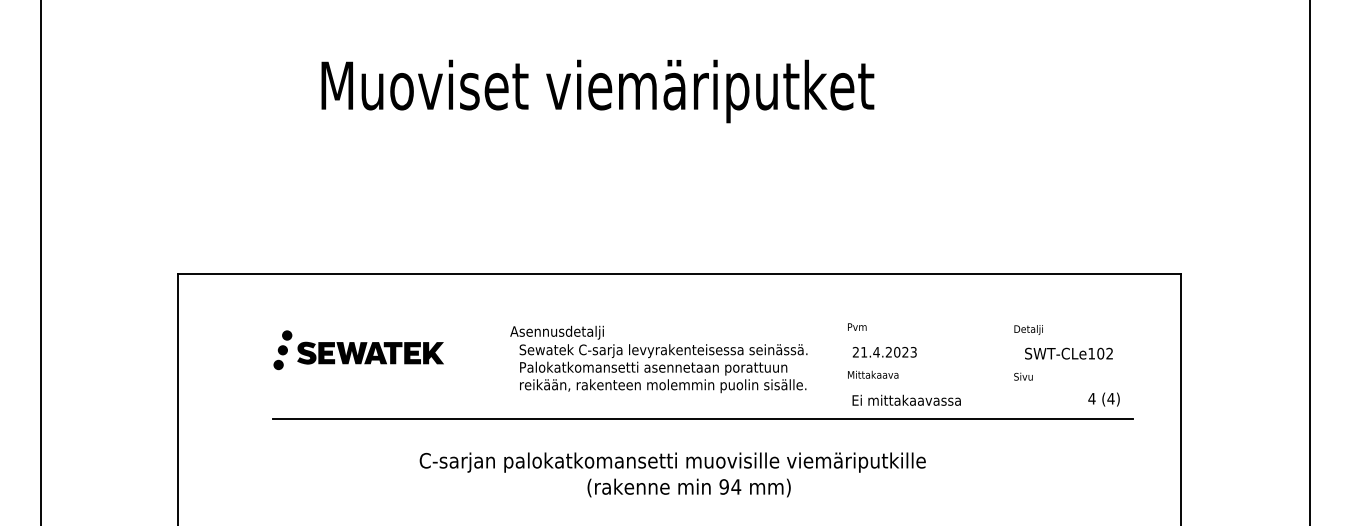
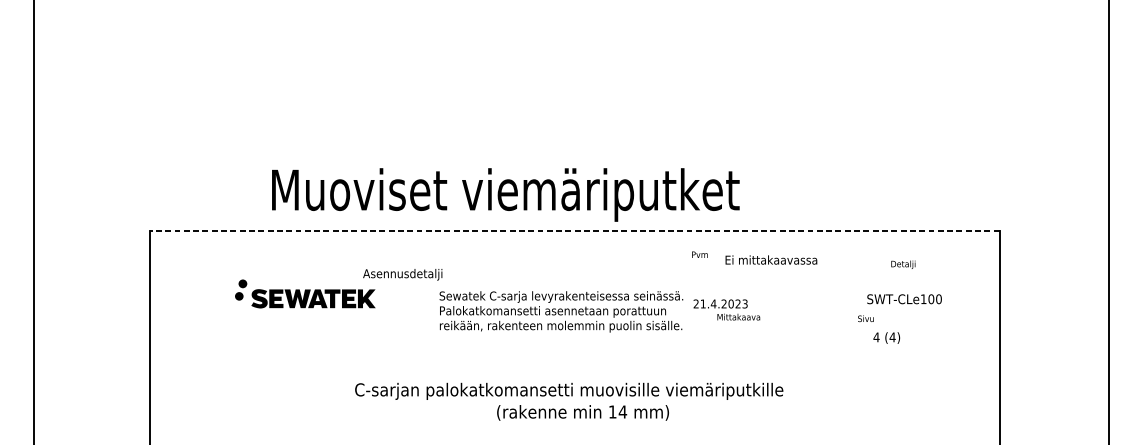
text: (597, 91) -> (505, 194), moved
line: (679, 273) -> (574, 231), solid -> dashed
text: (857, 326) -> (700, 254), moved
text: (1028, 329) -> (903, 264), moved
text: (556, 332) -> (402, 274), moved
text: (884, 352) -> (720, 304), moved
text: (1109, 353) -> (938, 299), SWT-CLe102 -> SWT-CLe100
fill: (278, 364) -> (235, 308), removed
text: (906, 399) -> (771, 259), moved
text: (1103, 399) -> (886, 338), moved
line: (702, 418) -> (594, 354), removed
text: (723, 486) -> (612, 411), 94 -> 14

